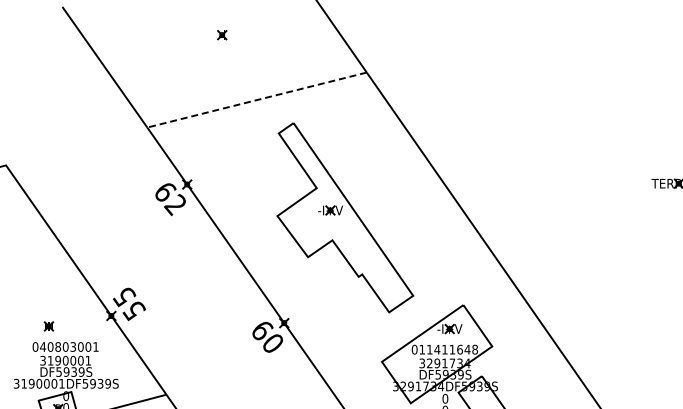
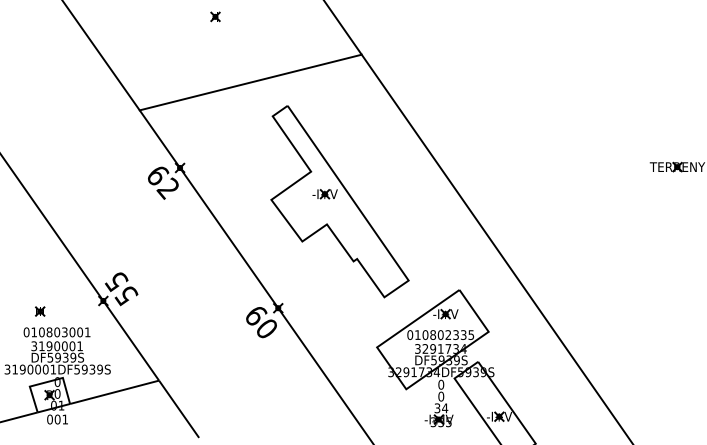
line: (256, 100) -> (250, 82), dashed -> solid
text: (43, 347) -> (34, 332), 040803001 -> 010803001
text: (452, 350) -> (448, 335), 011411648 -> 010802335

